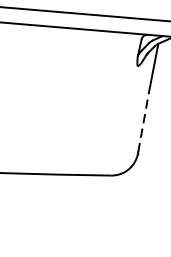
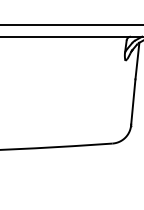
line: (143, 121) -> (133, 101), dashed -> solid

